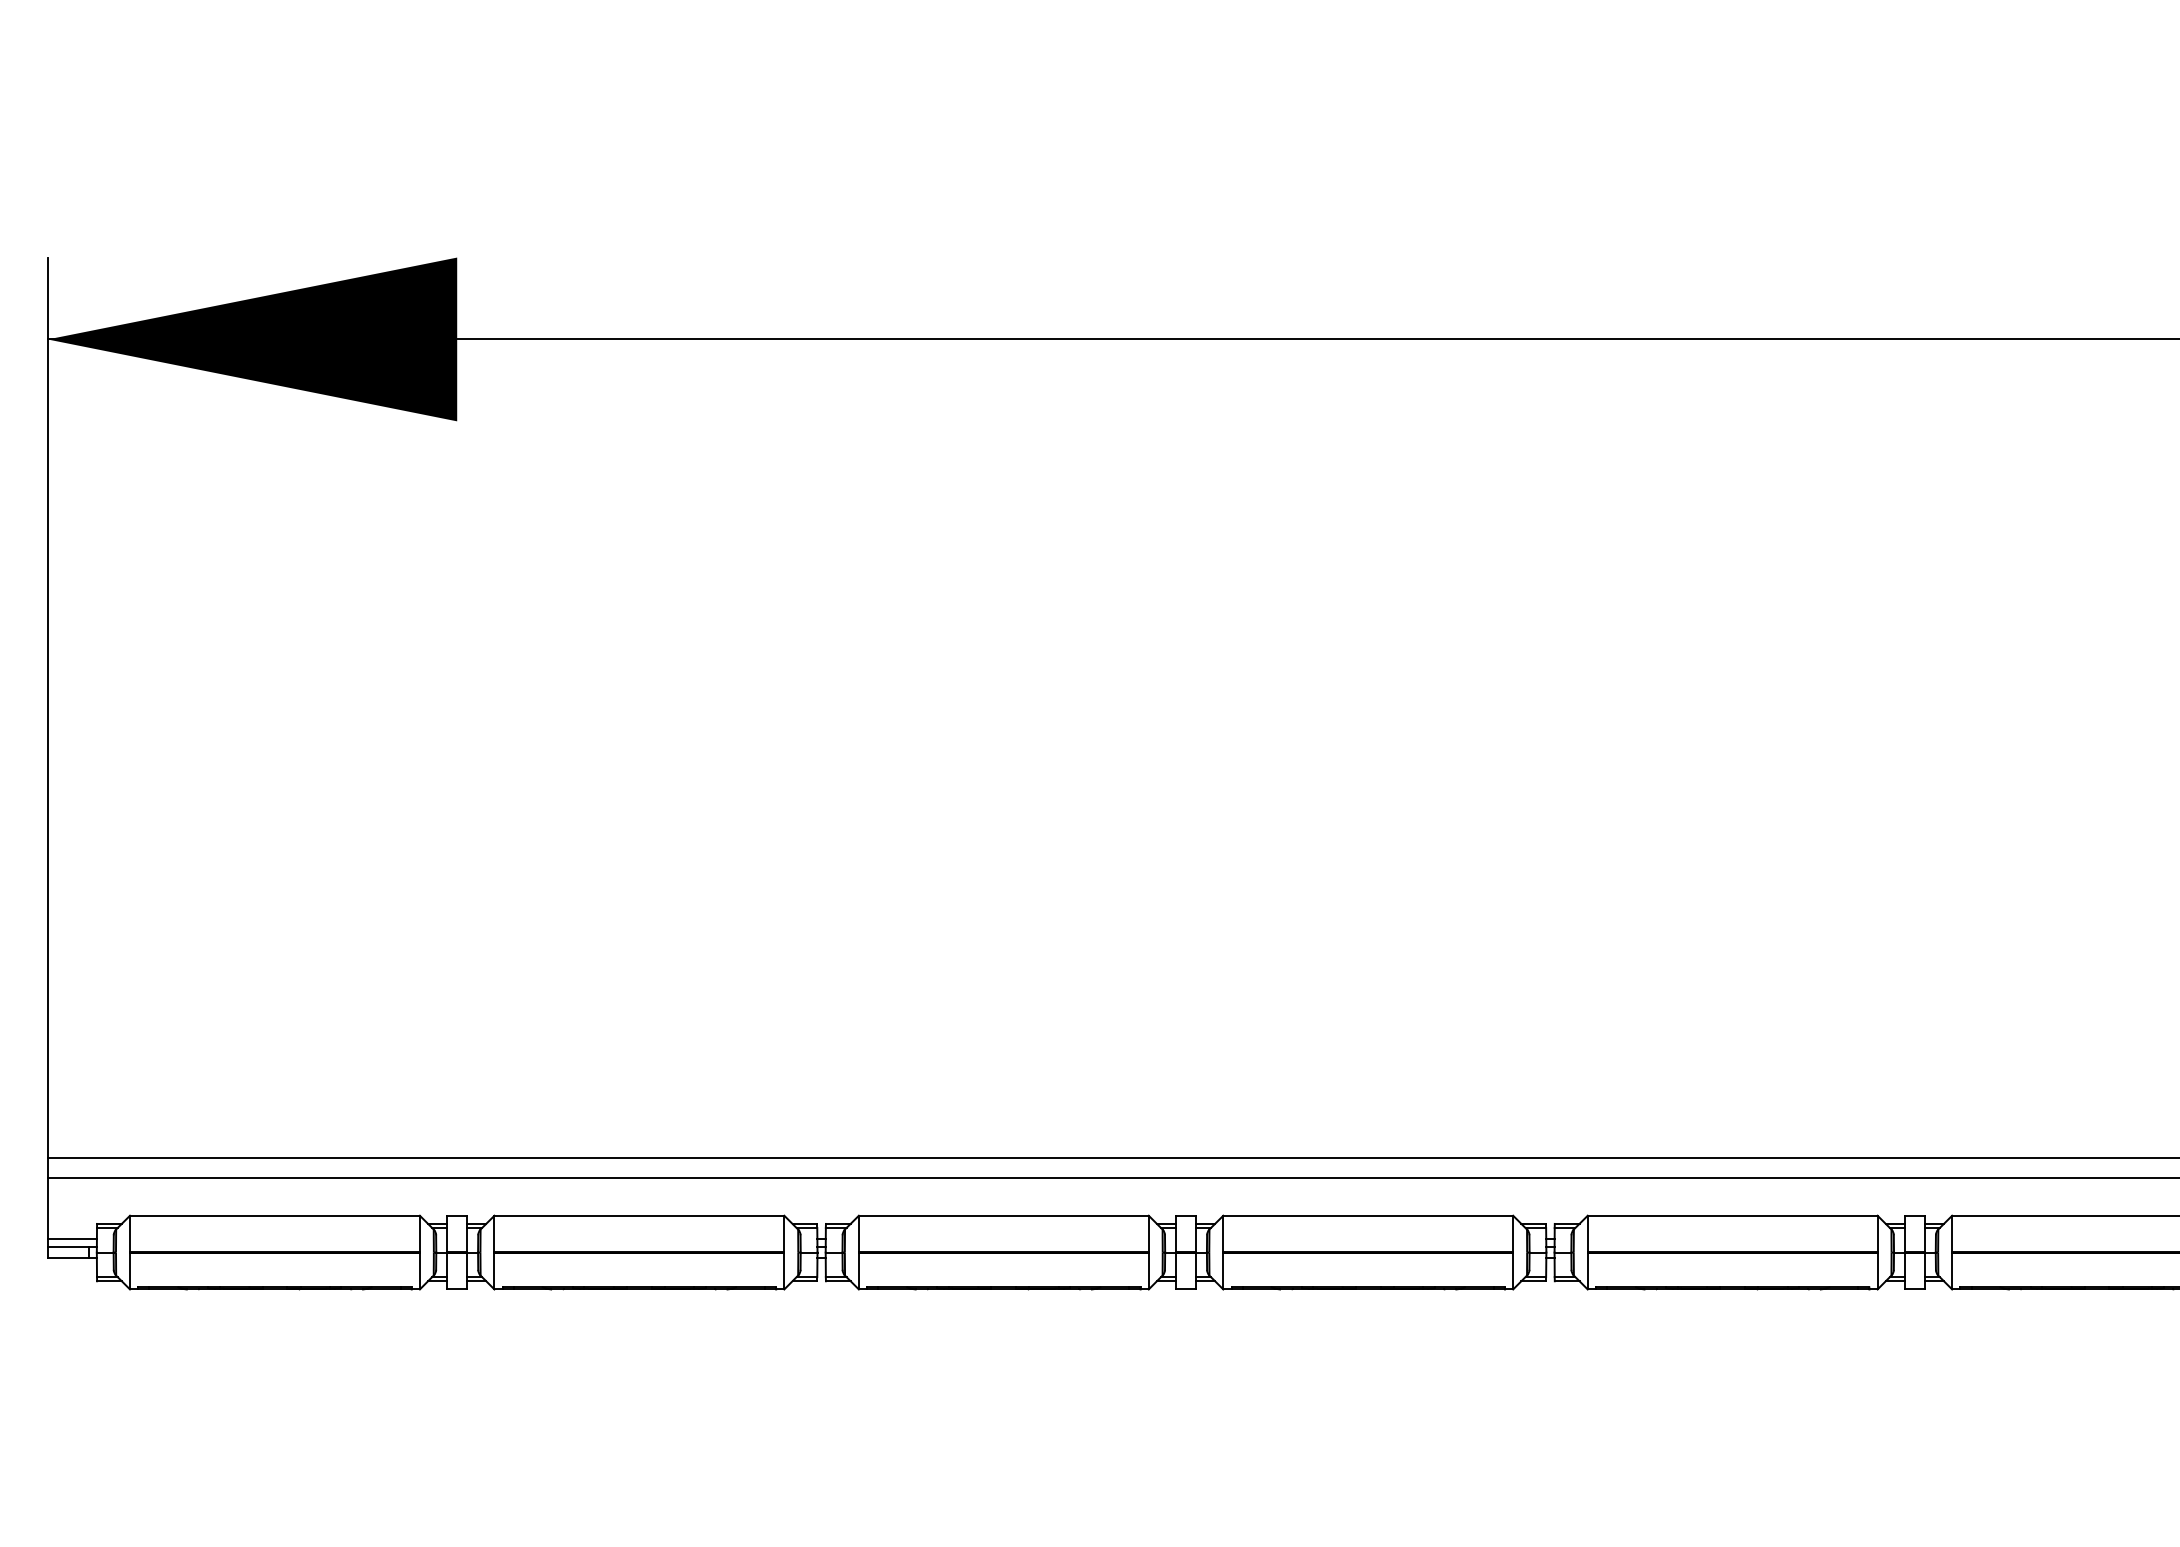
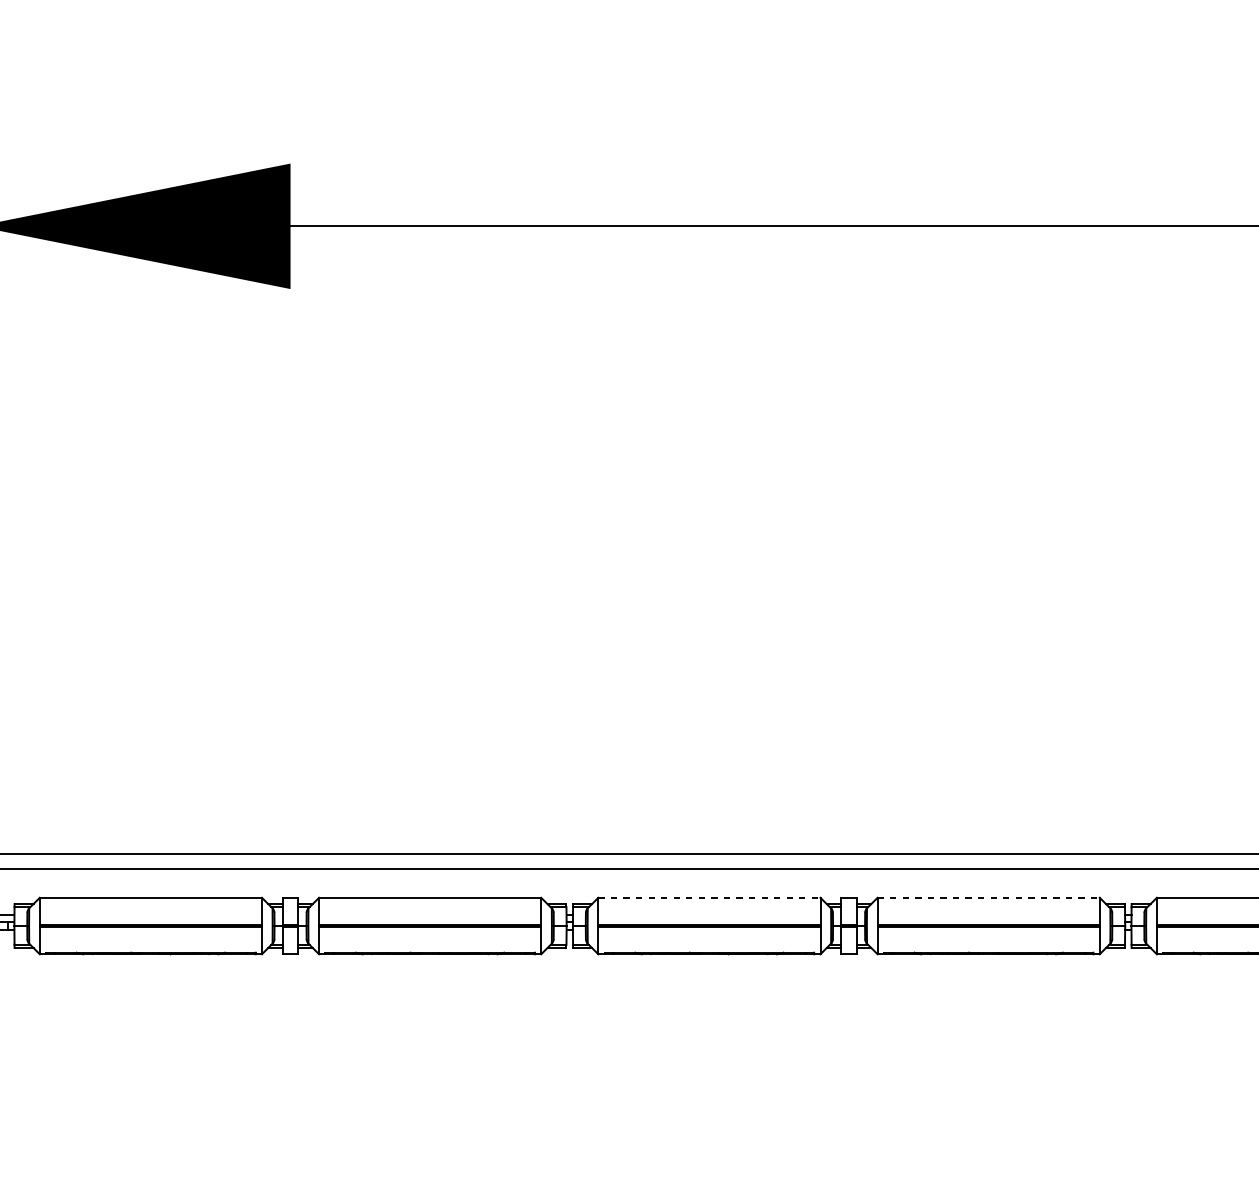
line: (1003, 1215) -> (709, 897), solid -> dashed
line: (1368, 1215) -> (988, 897), solid -> dashed

